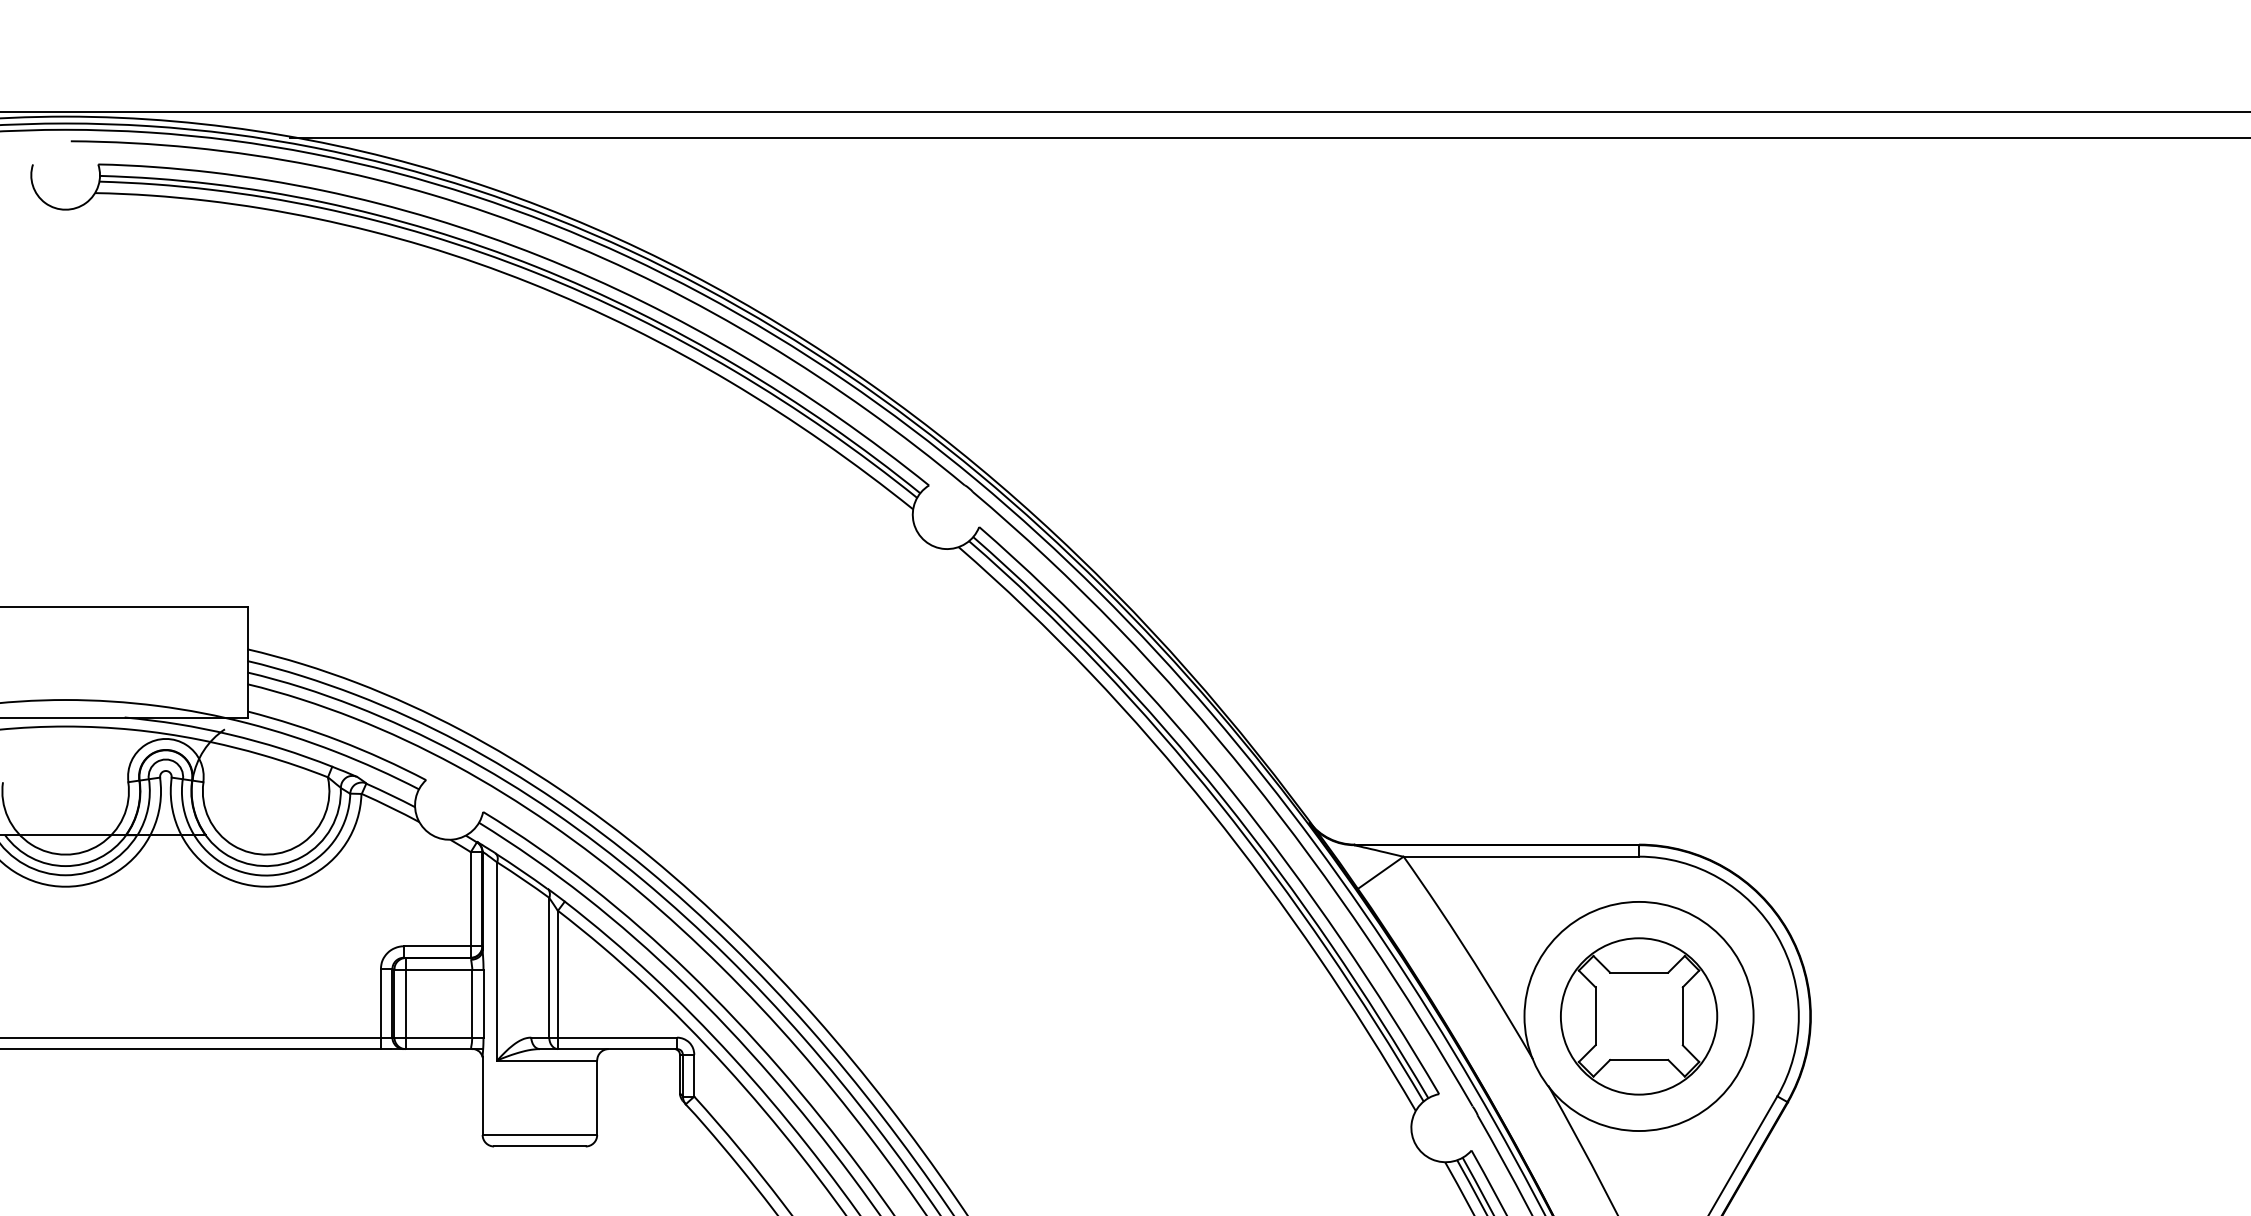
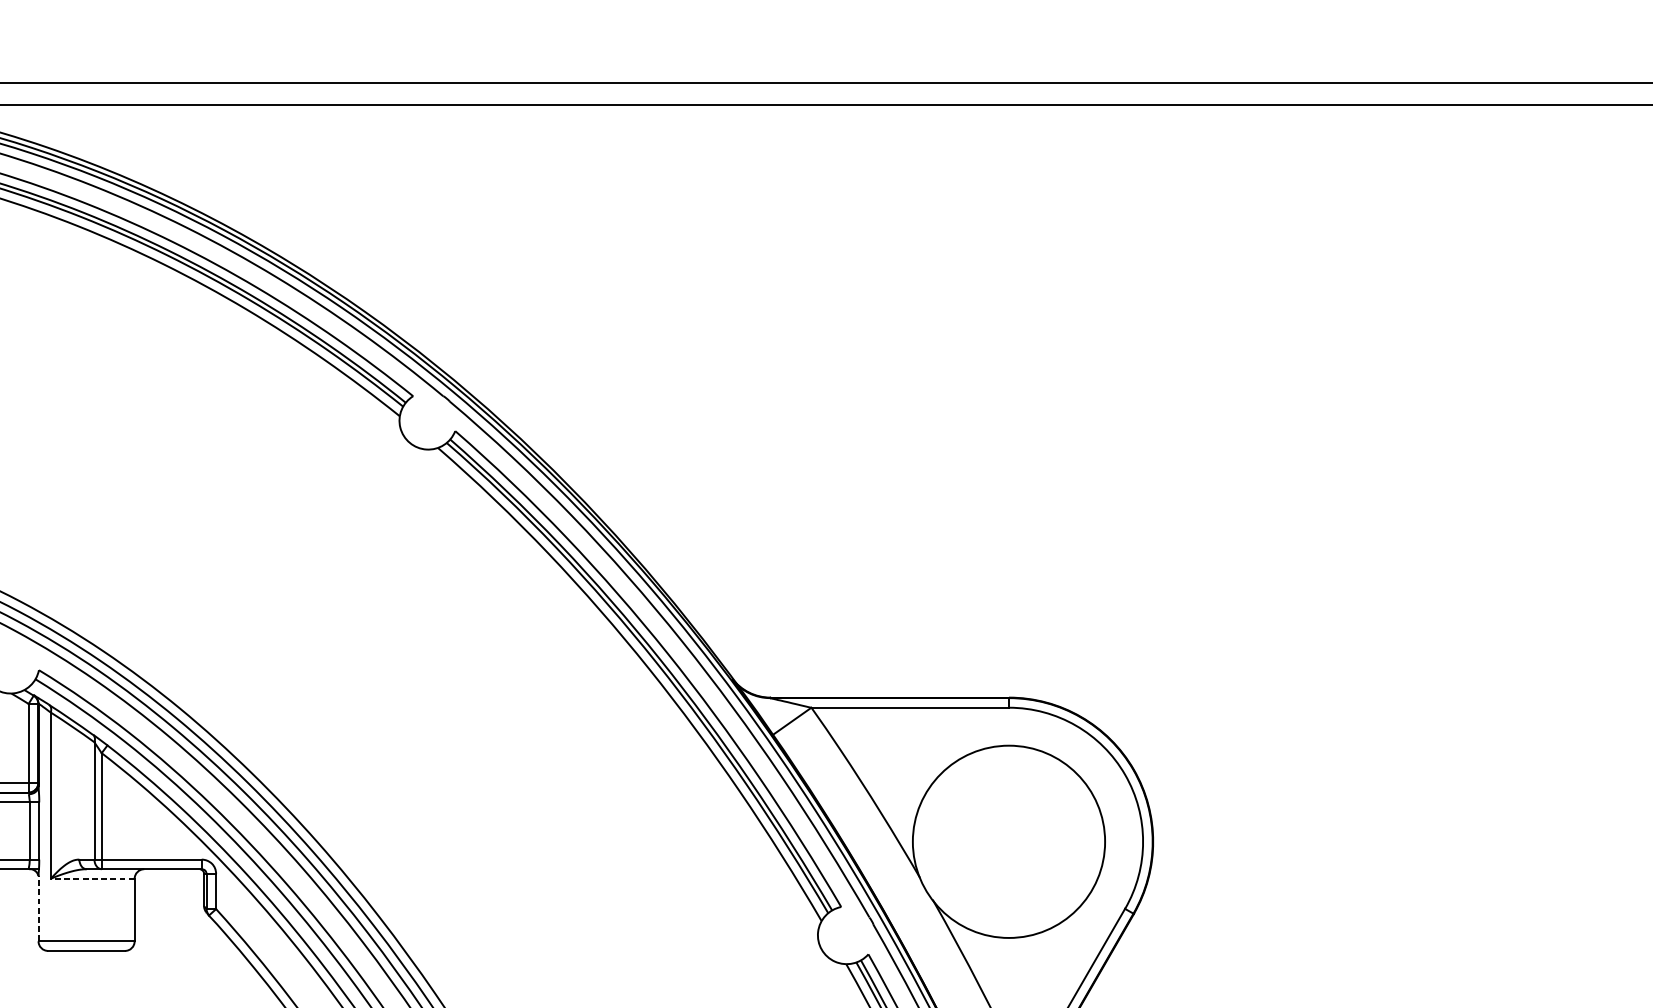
part: (1639, 1016) -> (1009, 841), removed
line: (547, 1060) -> (92, 878), solid -> dashed
line: (482, 1096) -> (38, 908), solid -> dashed

